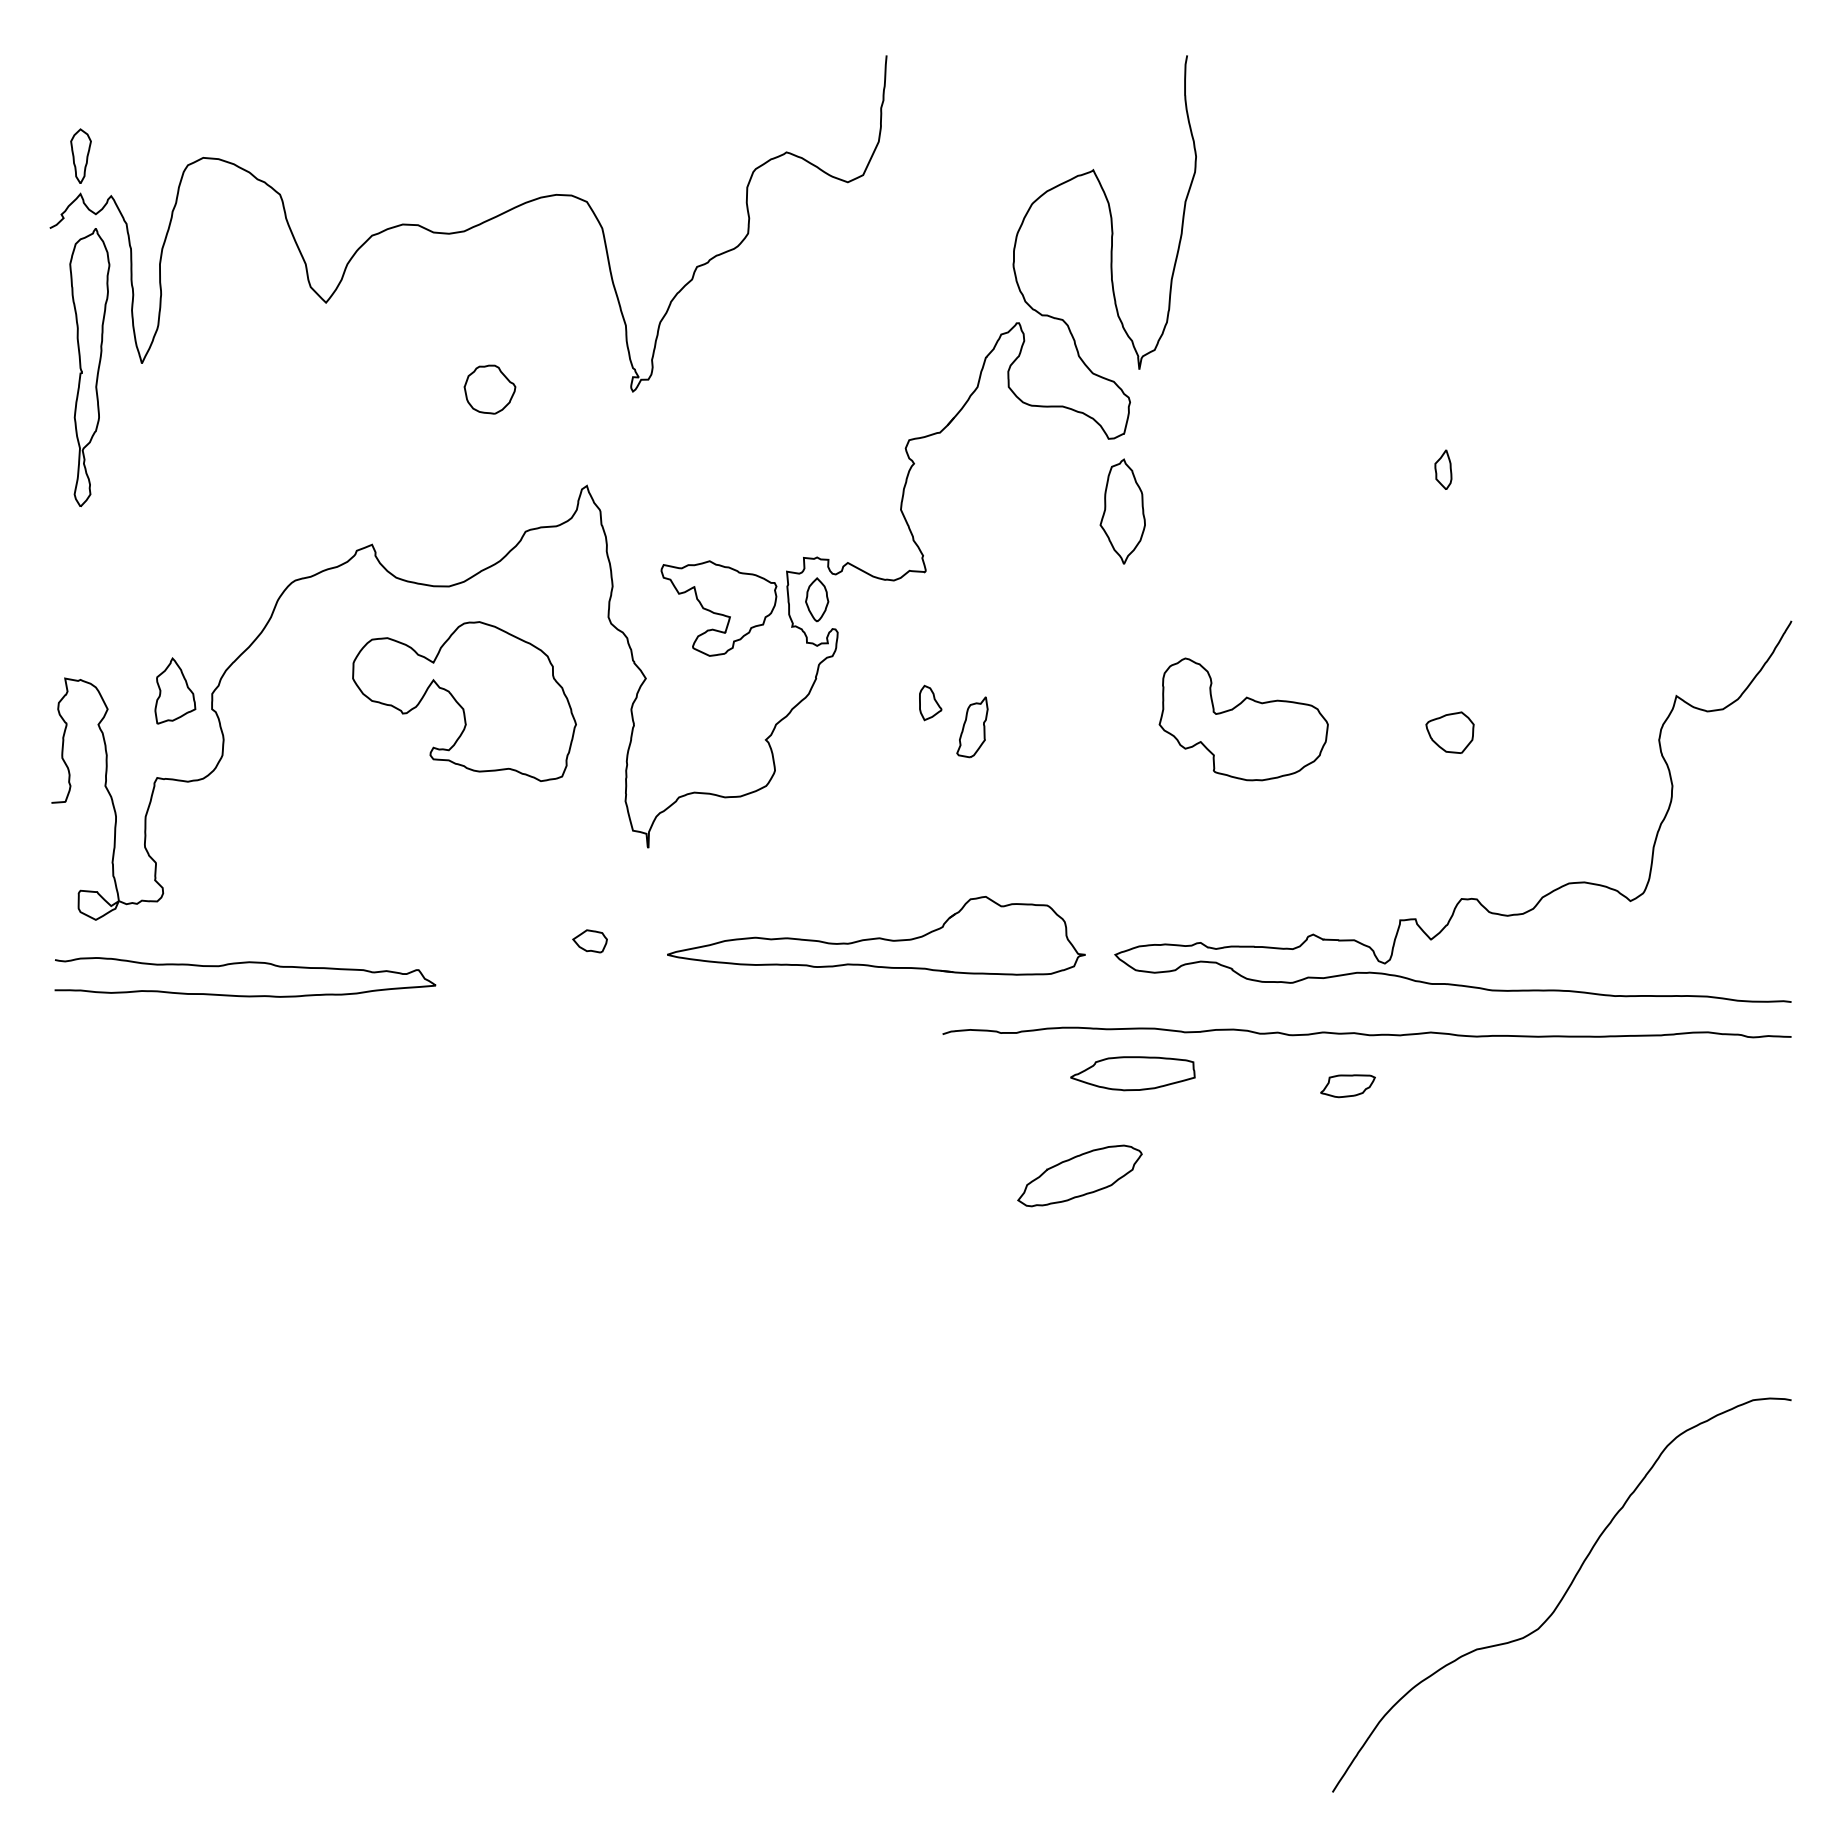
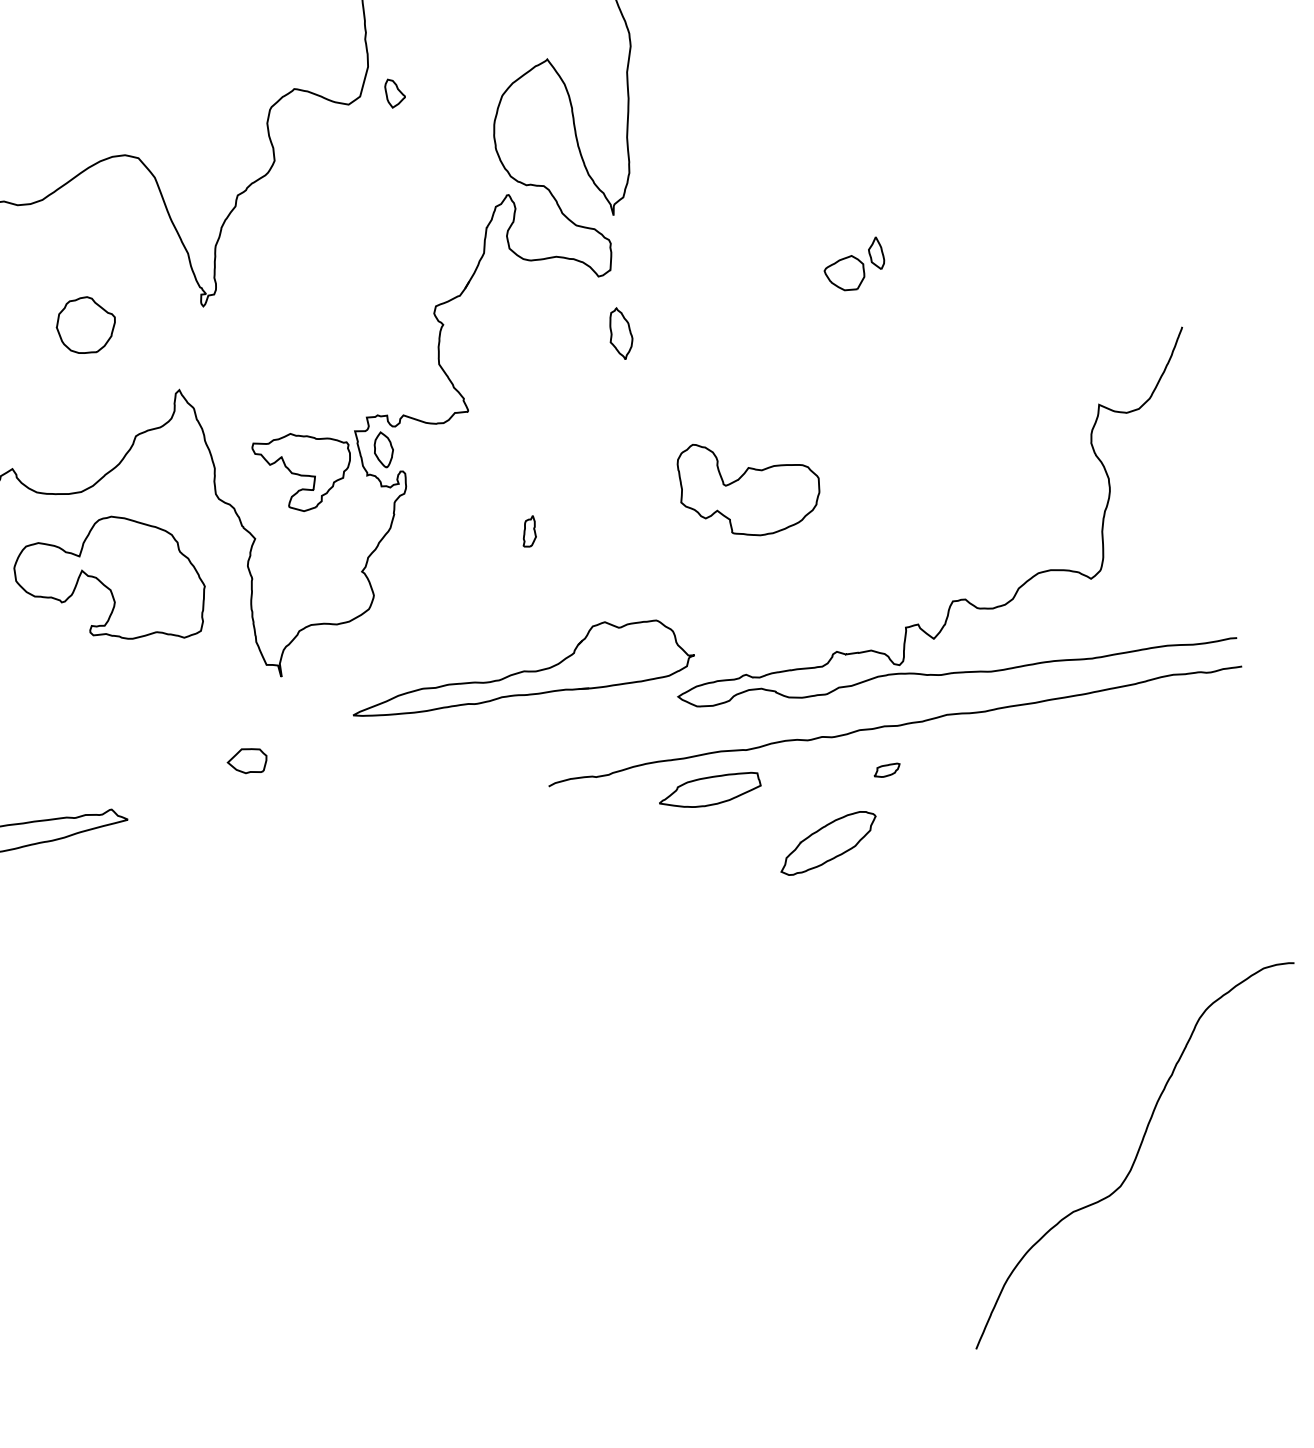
part: (489, 389) -> (85, 325), size x1.4
part: (1122, 511) -> (620, 333), size x0.6
part: (930, 702) -> (395, 92), moved
part: (972, 727) -> (528, 531), size x0.6
part: (1449, 732) -> (844, 274), moved
part: (876, 935) -> (521, 669), moved
part: (589, 941) -> (247, 761), size x1.4
part: (1347, 1086) -> (886, 770), size x0.6
part: (1079, 1175) -> (827, 842), moved

